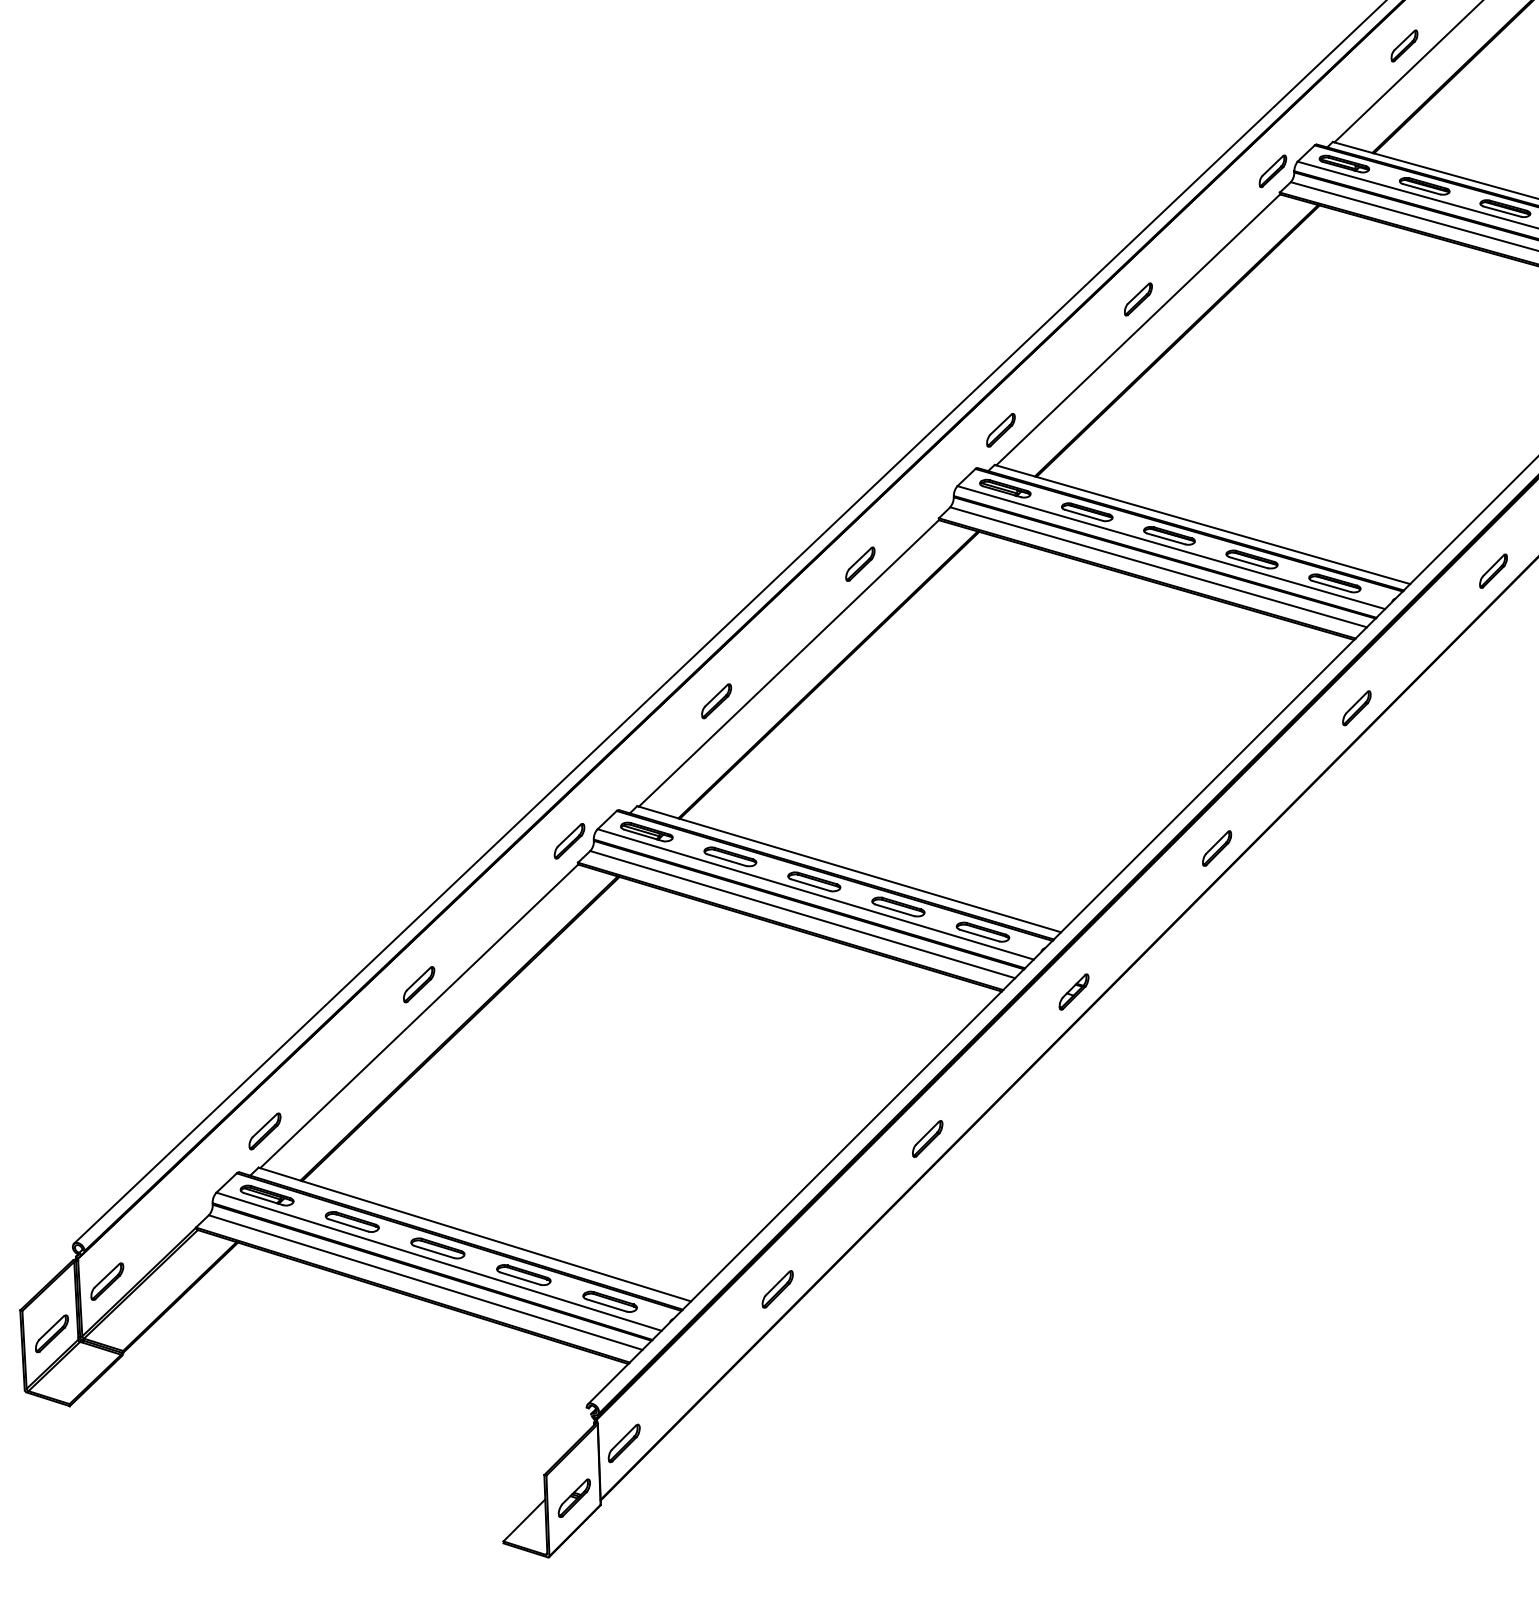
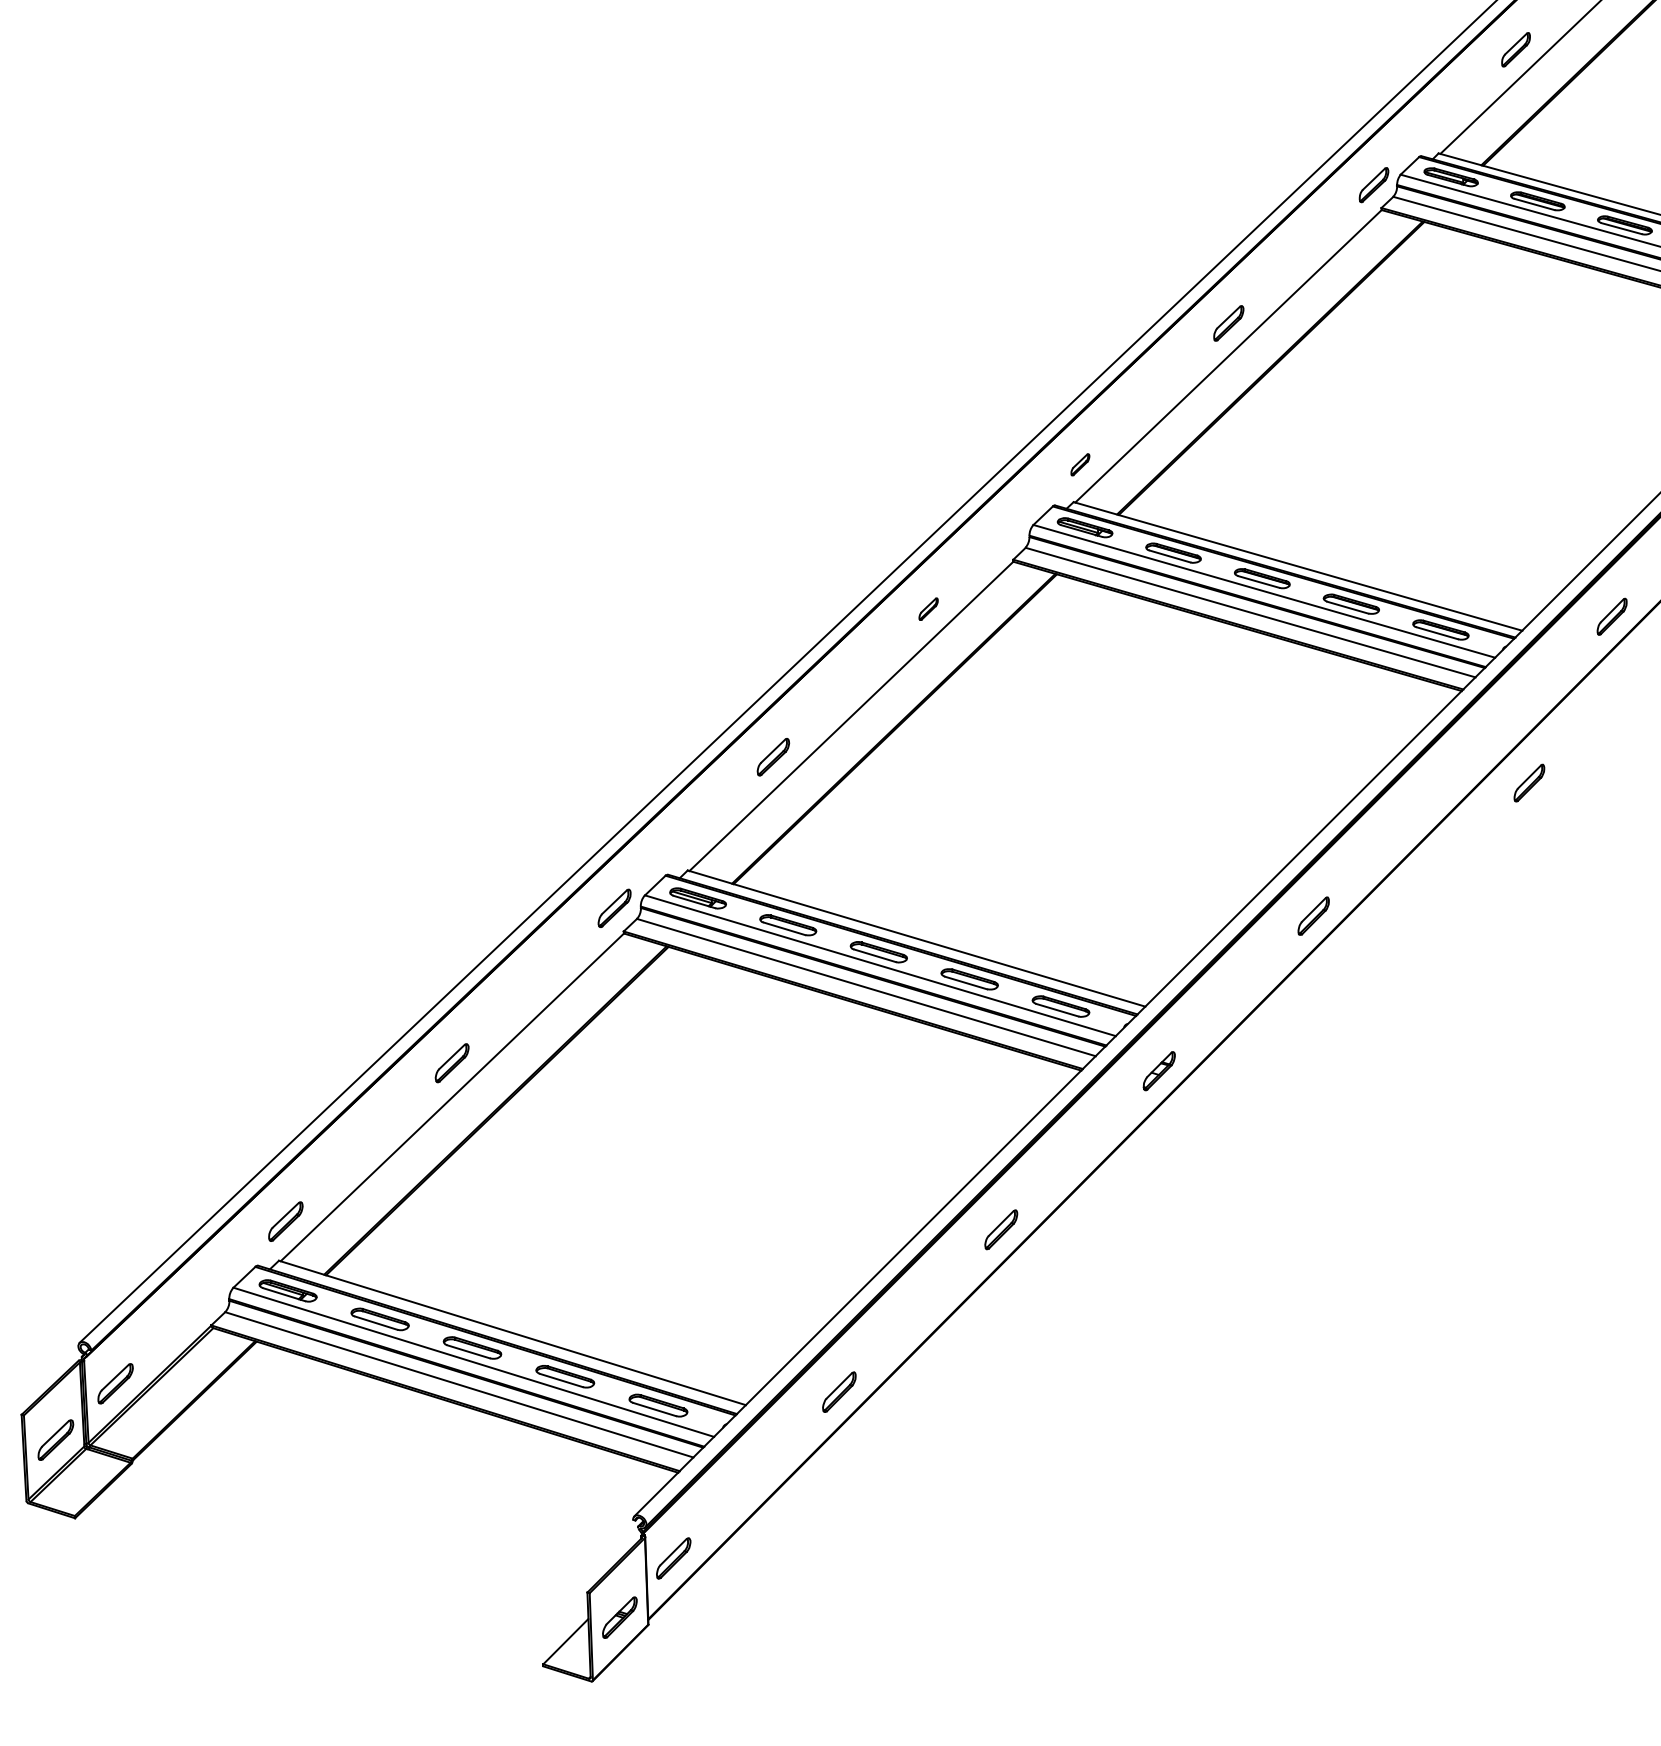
part: (1000, 430) -> (1079, 464), size x0.6
part: (860, 563) -> (928, 608), size x0.6
part: (1356, 708) -> (1529, 783), moved

